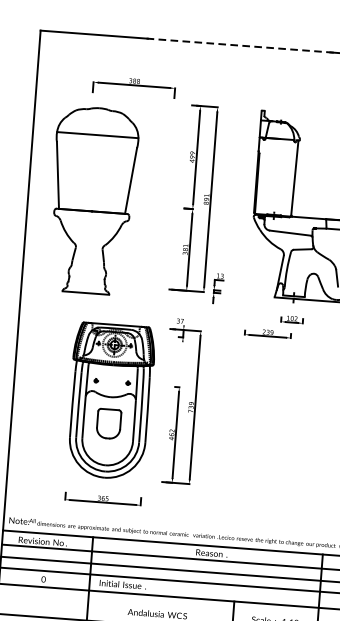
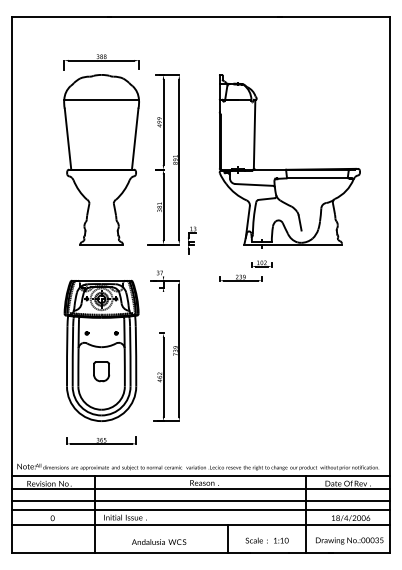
line: (238, 45) -> (194, 17), dashed -> solid
part: (92, 200) -> (101, 159), moved
part: (108, 423) -> (101, 371), size x0.71

